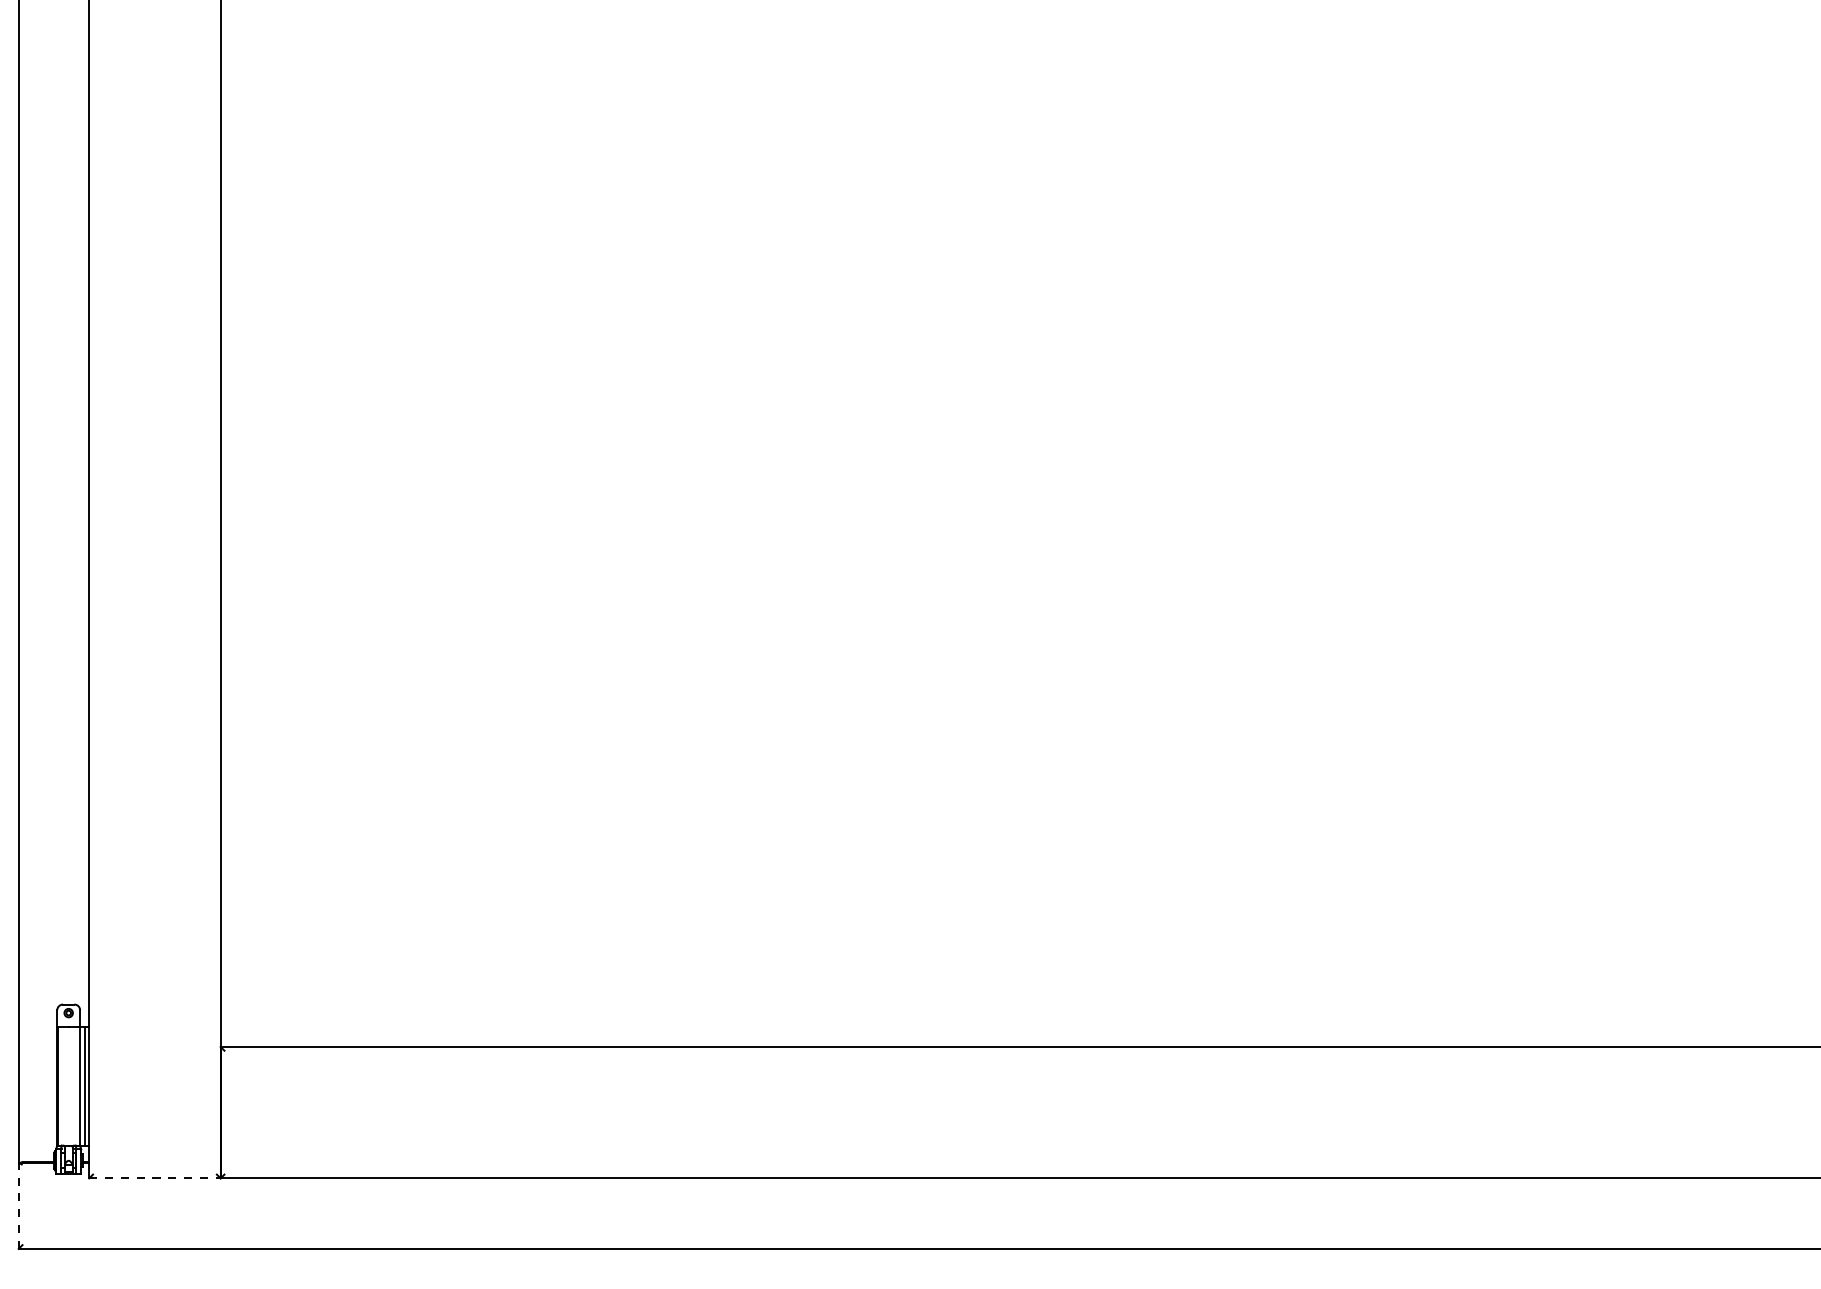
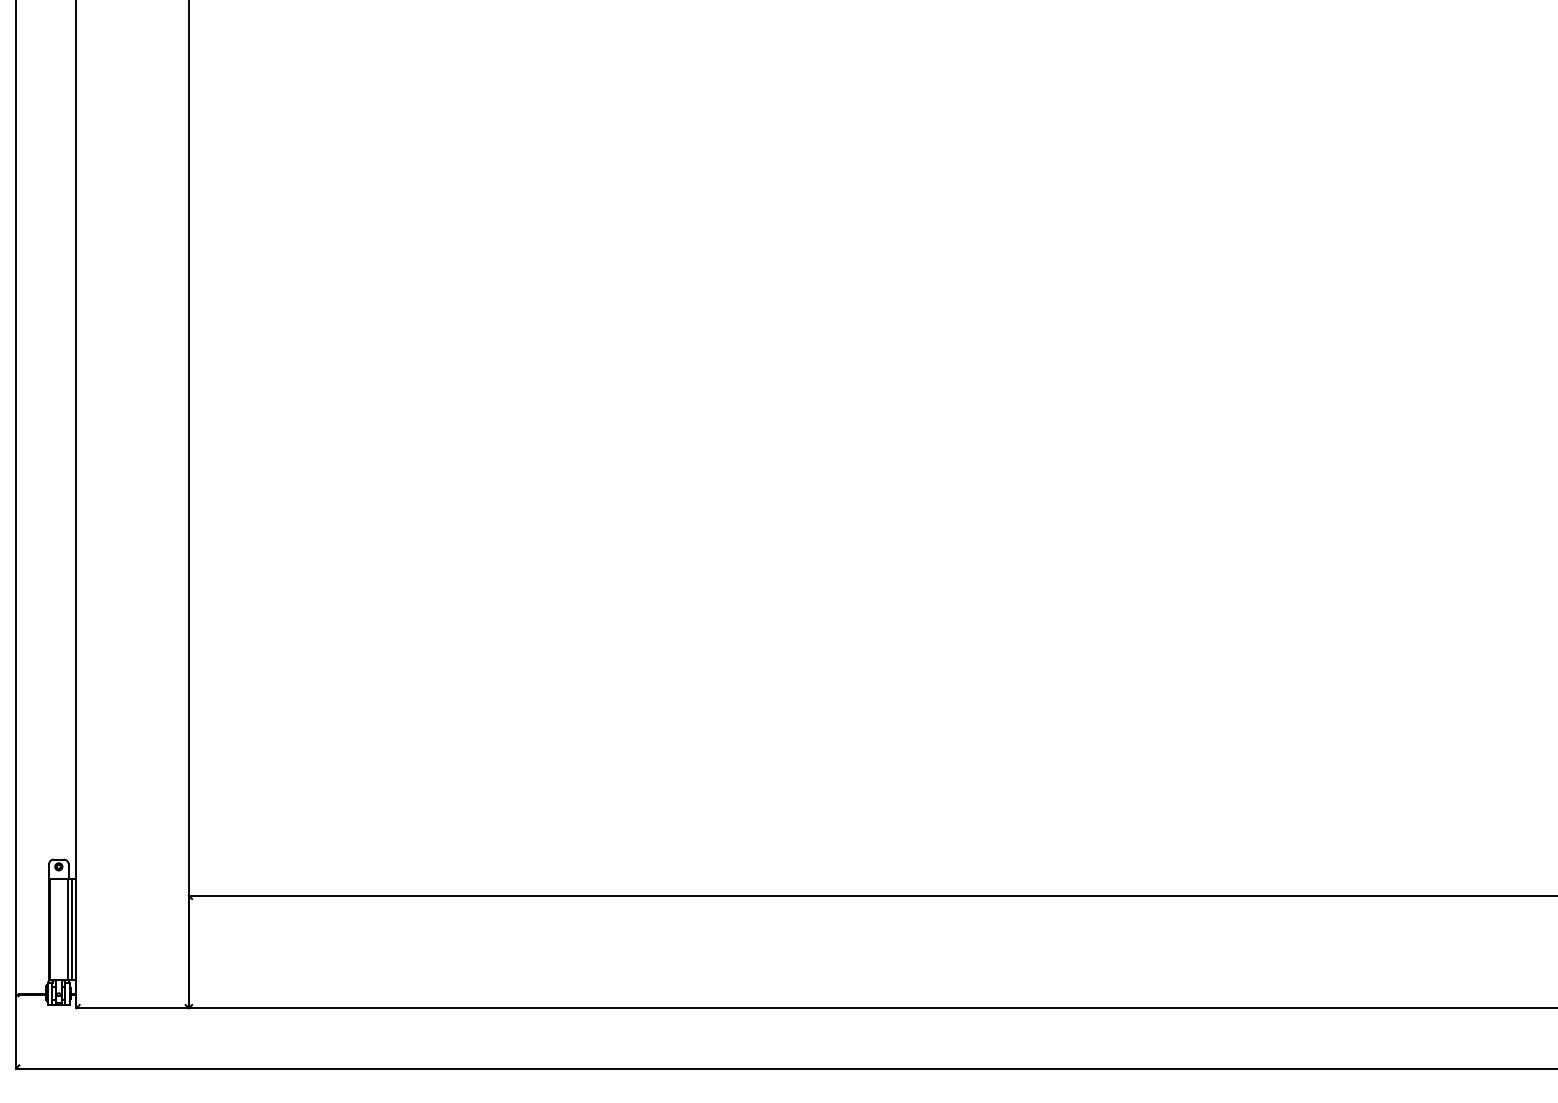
line: (155, 1178) -> (133, 1008), dashed -> solid
line: (19, 1205) -> (16, 1031), dashed -> solid

